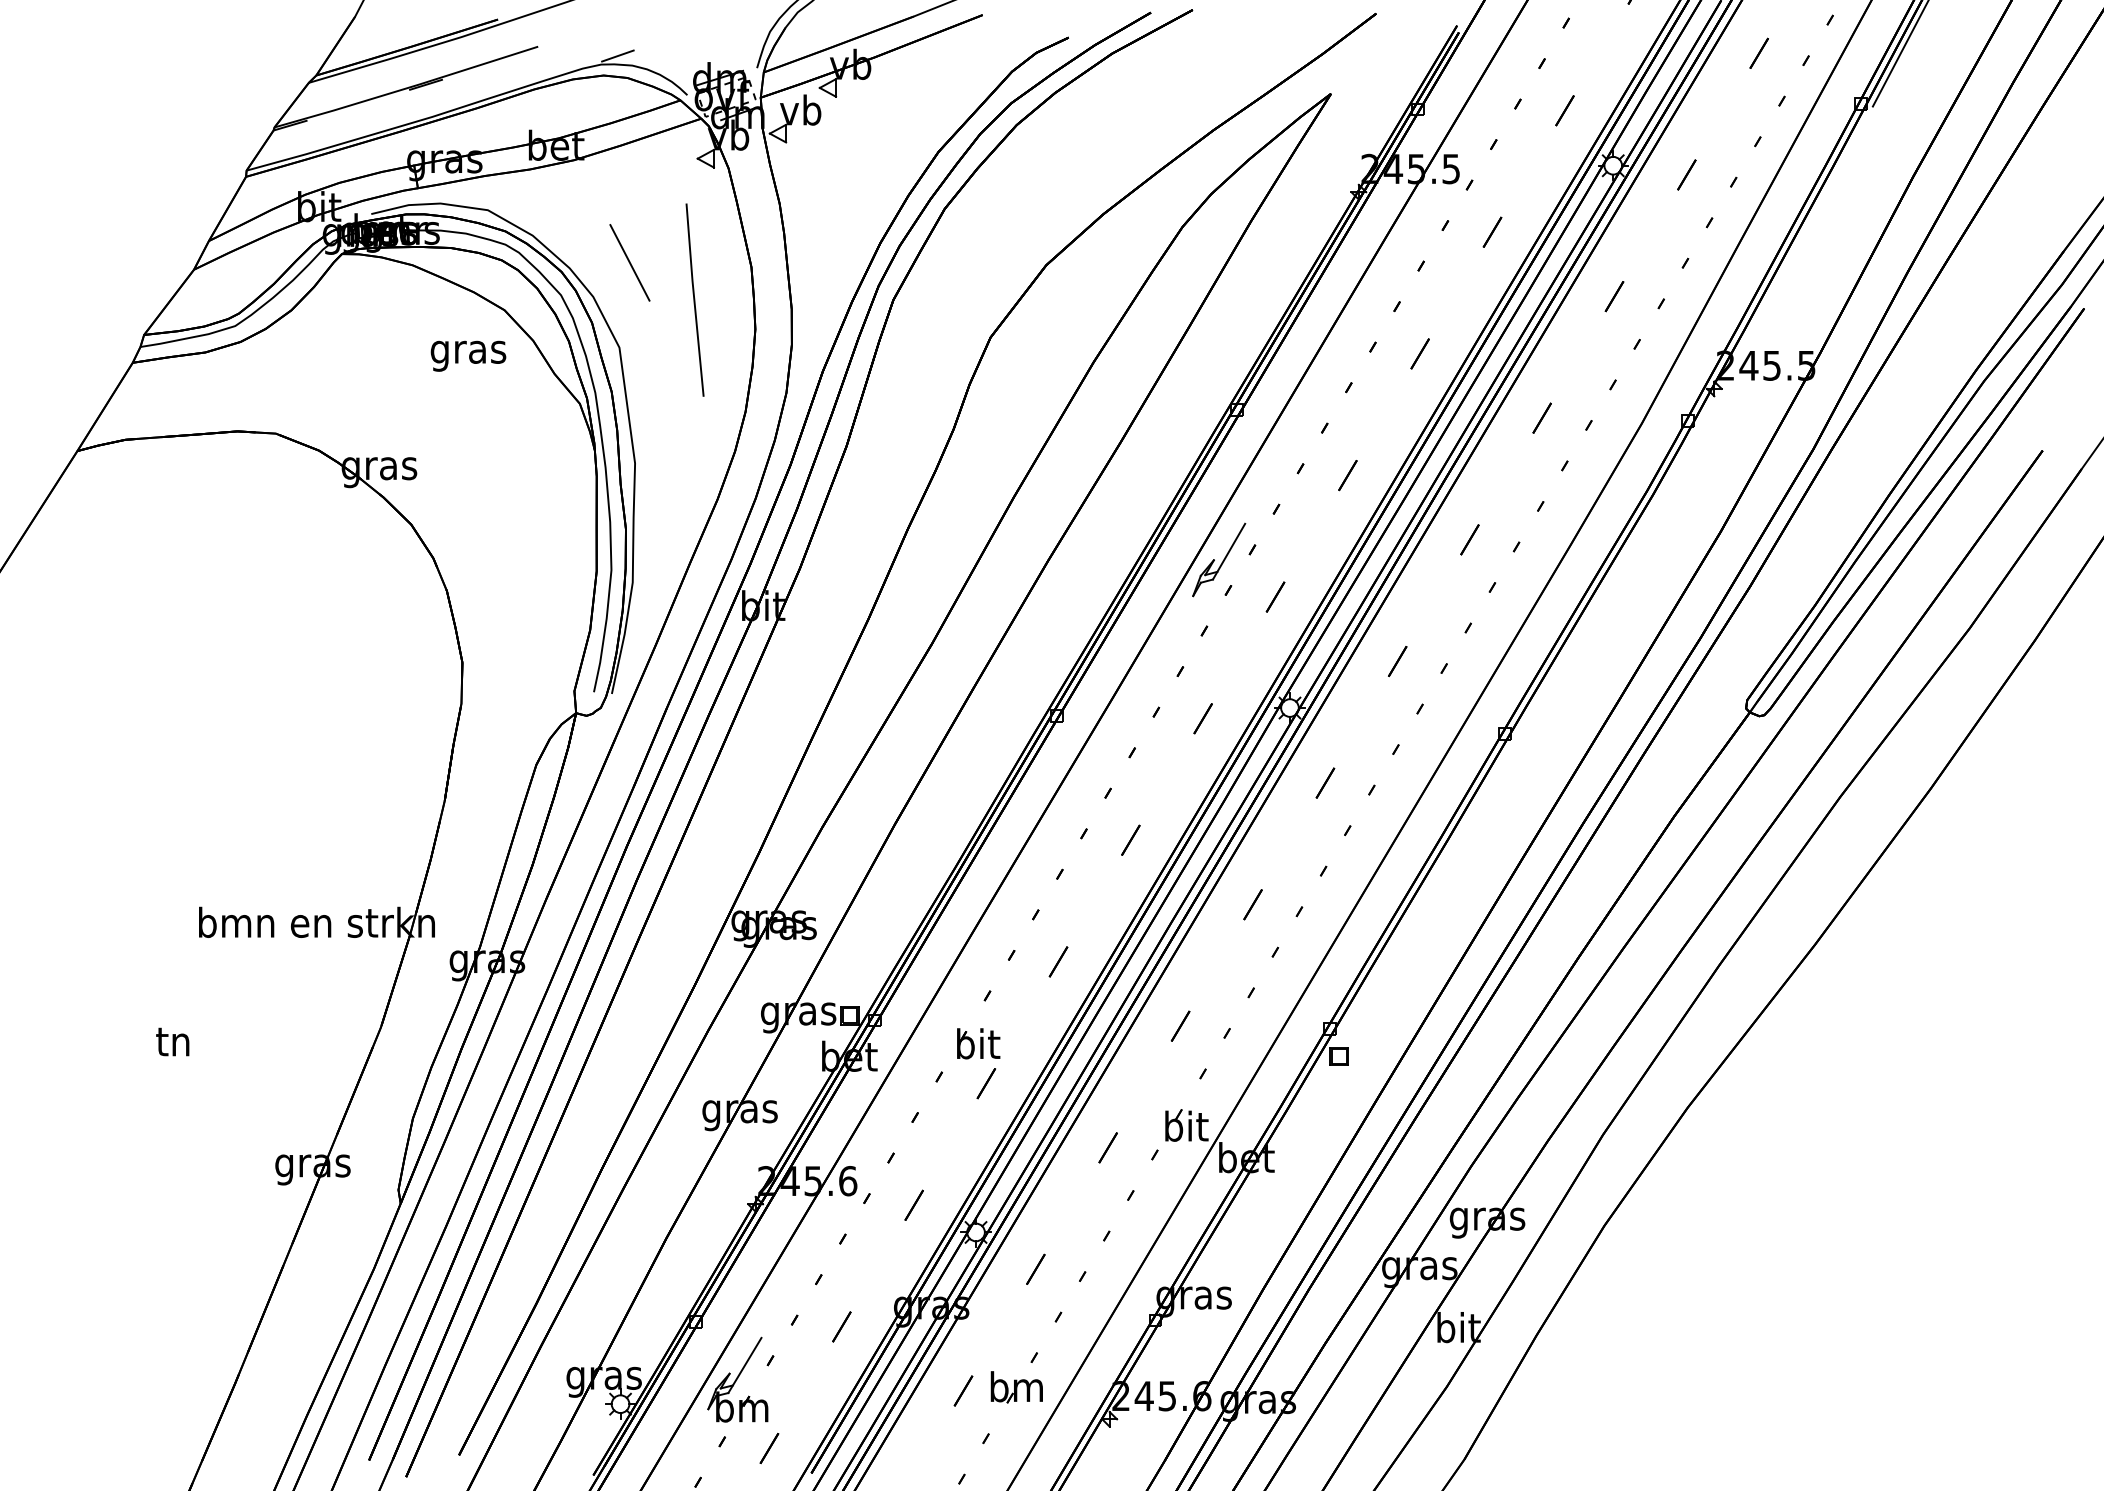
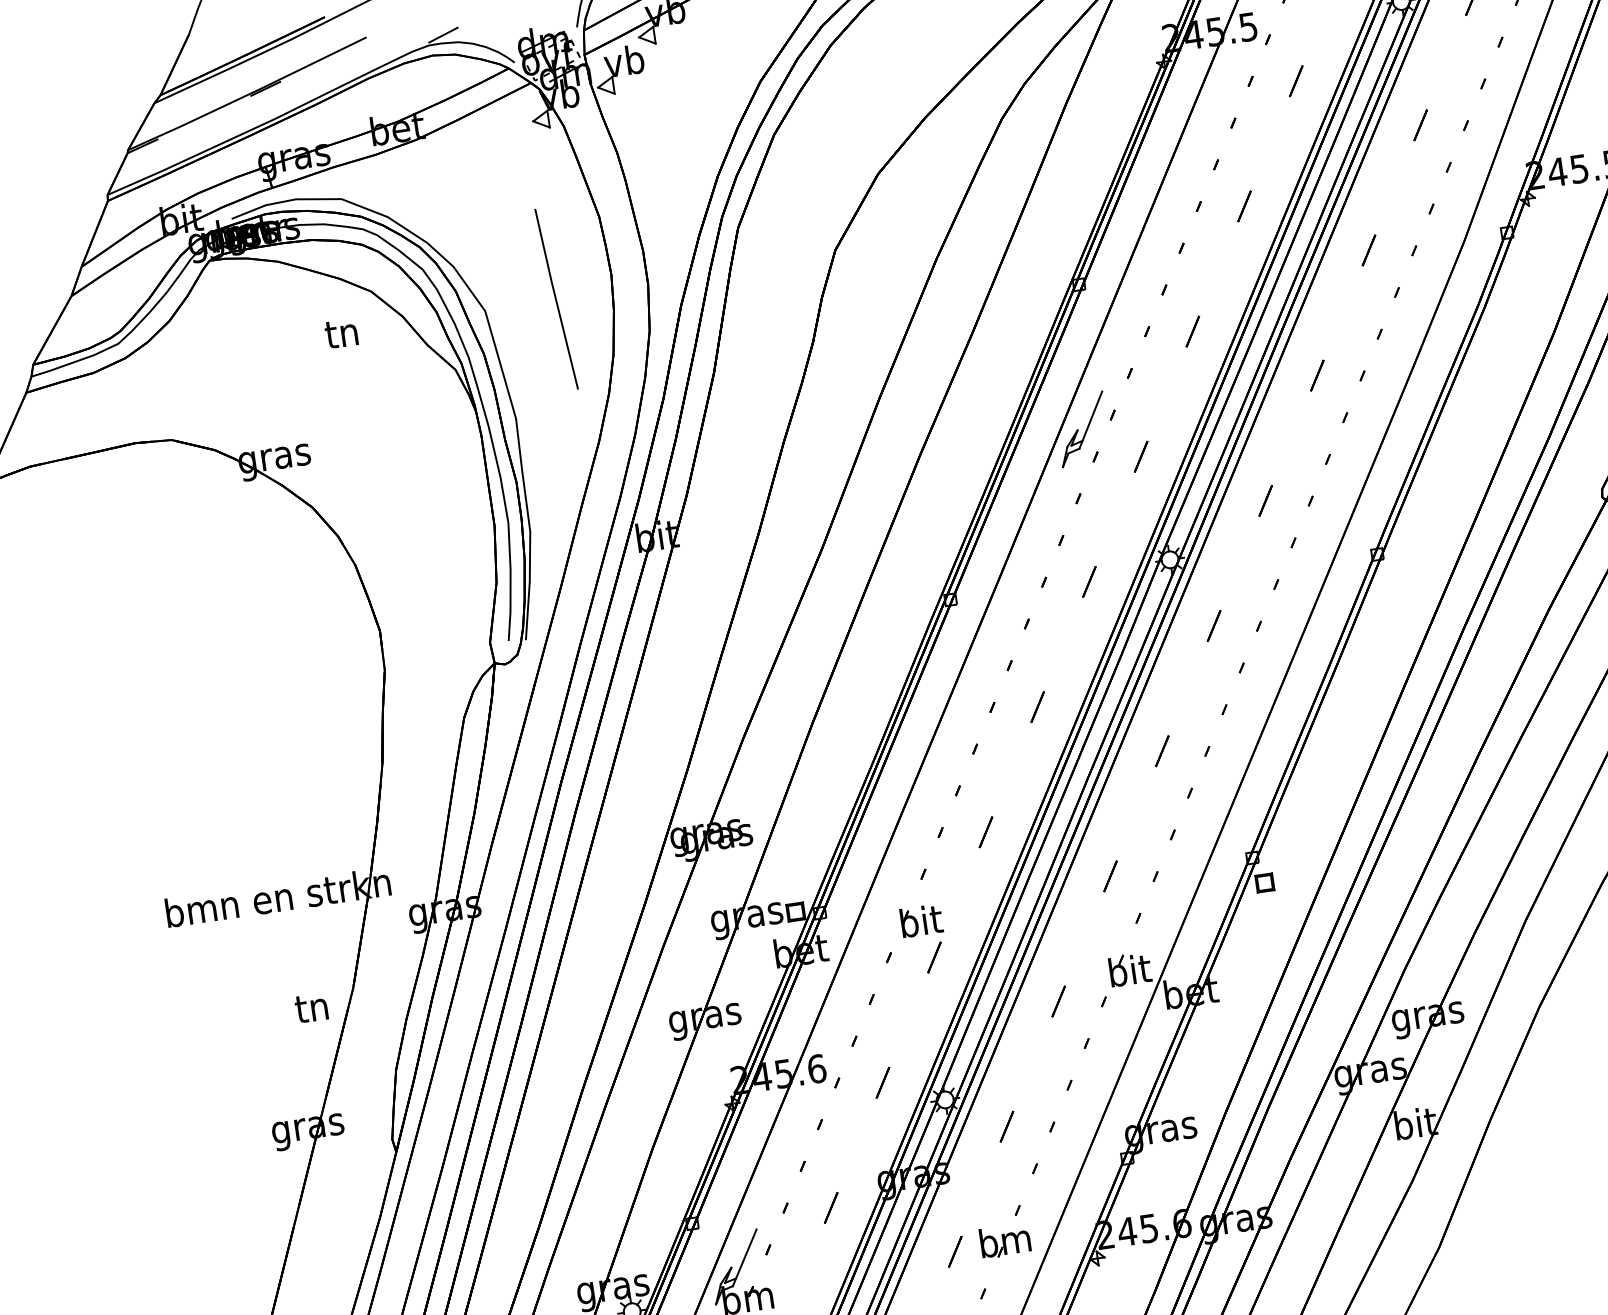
line: (629, 262) -> (482, 229), removed
line: (694, 299) -> (556, 298), moved
text: (468, 353) -> (343, 337), gras -> tn
text: (172, 1041) -> (311, 1007), moved

